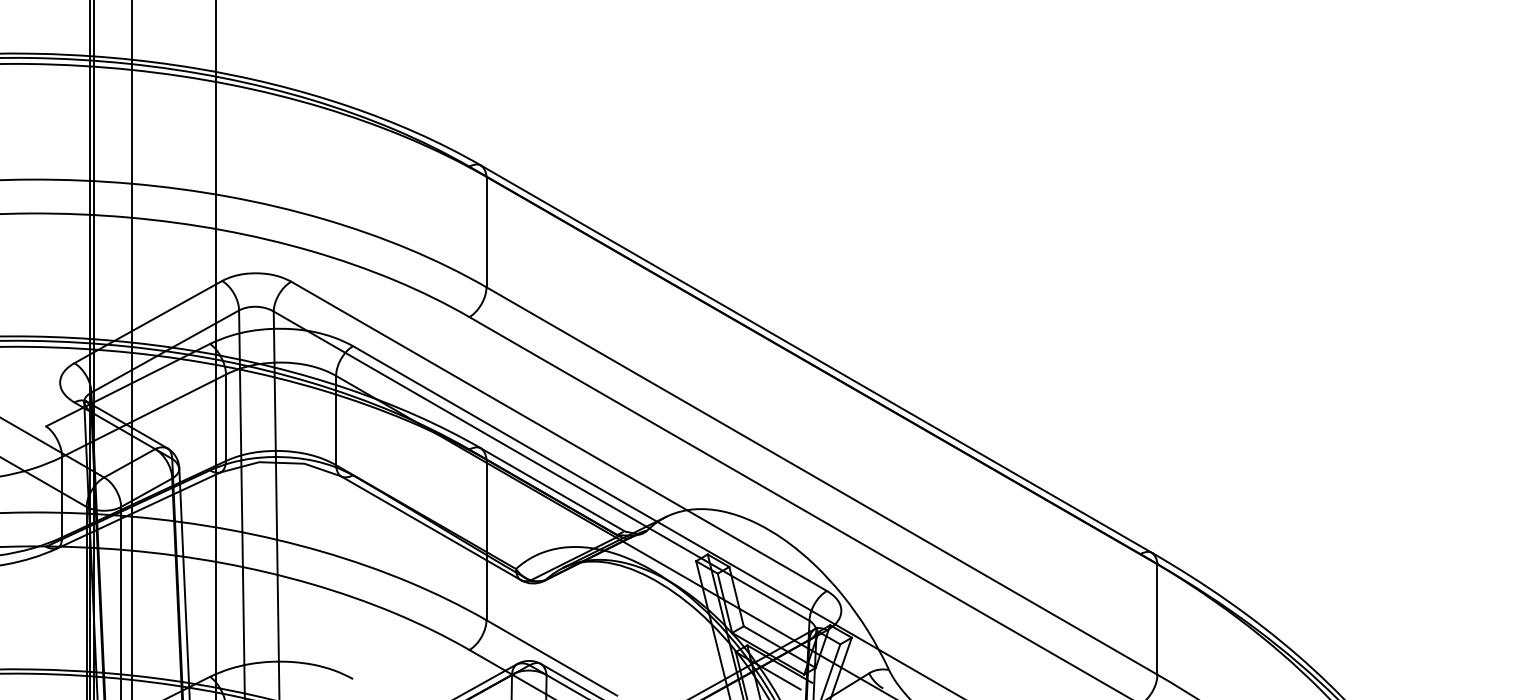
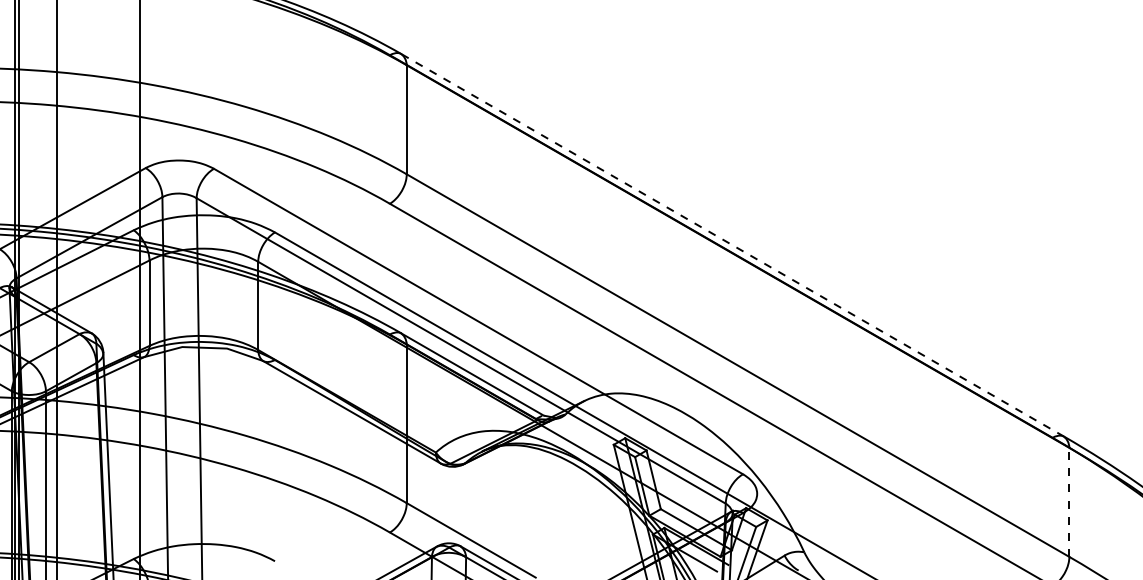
line: (817, 359) -> (733, 245), solid -> dashed
line: (1157, 619) -> (1069, 502), solid -> dashed

